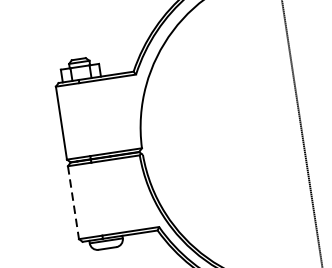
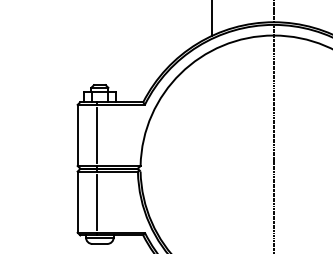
line: (84, 118) -> (97, 134), added
line: (96, 198) -> (97, 201), added
line: (73, 203) -> (77, 202), dashed -> solid

